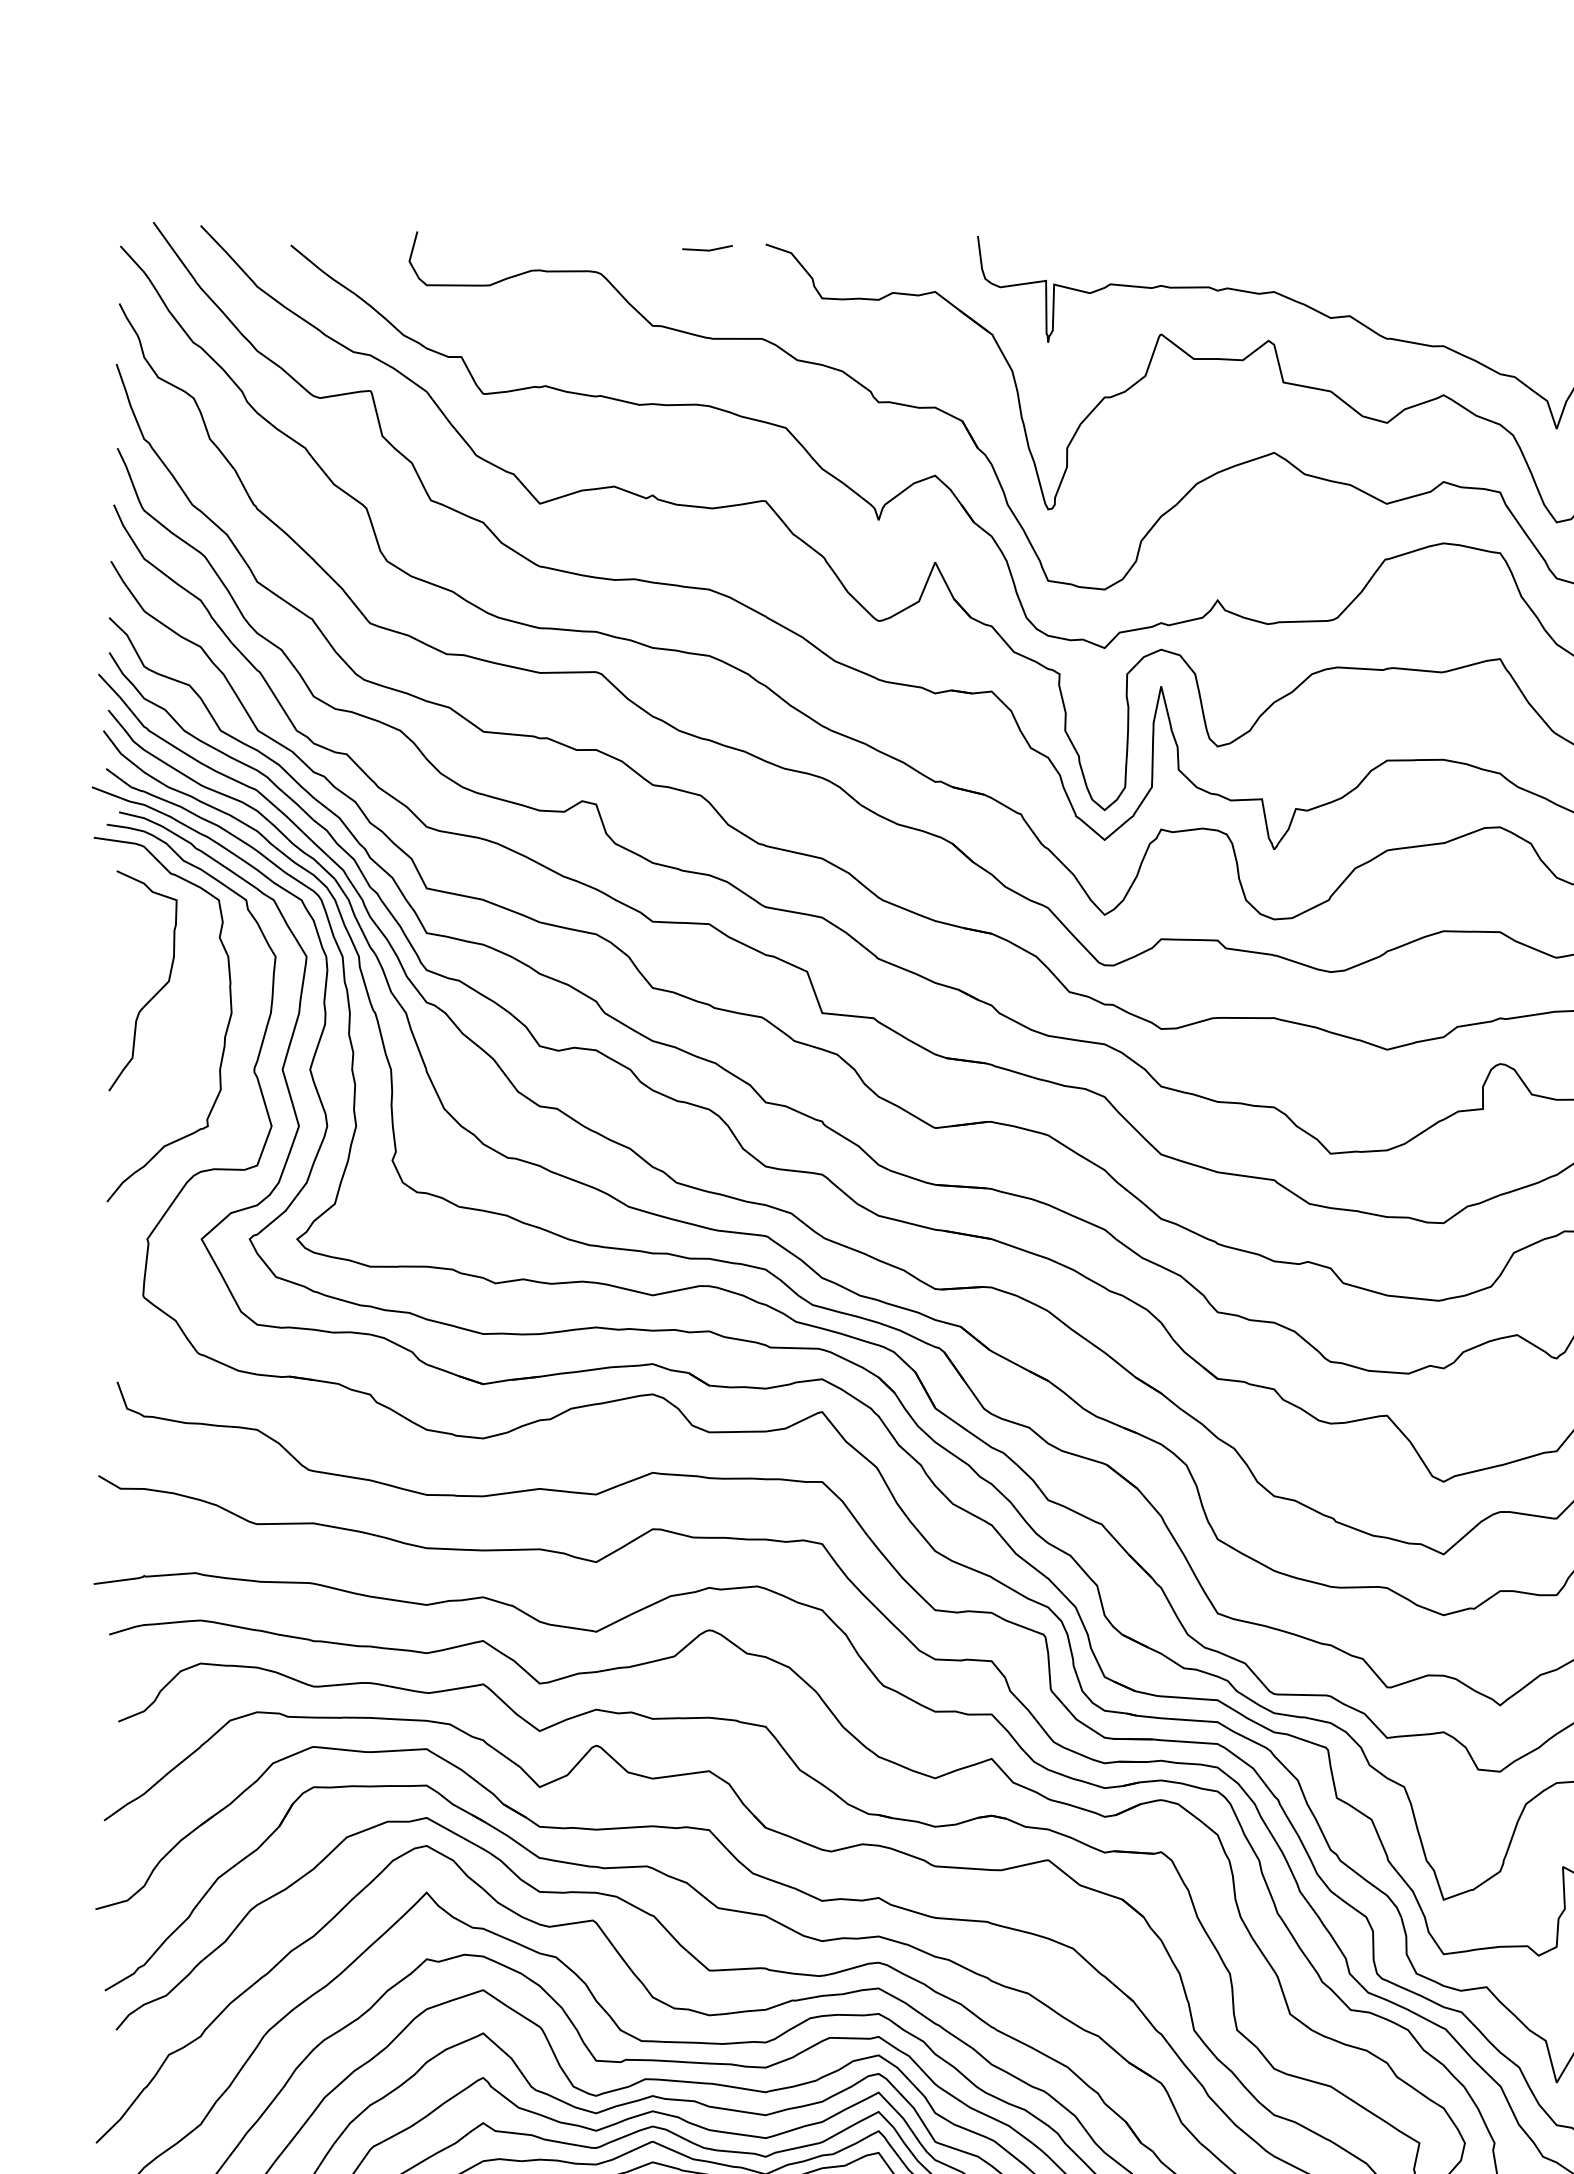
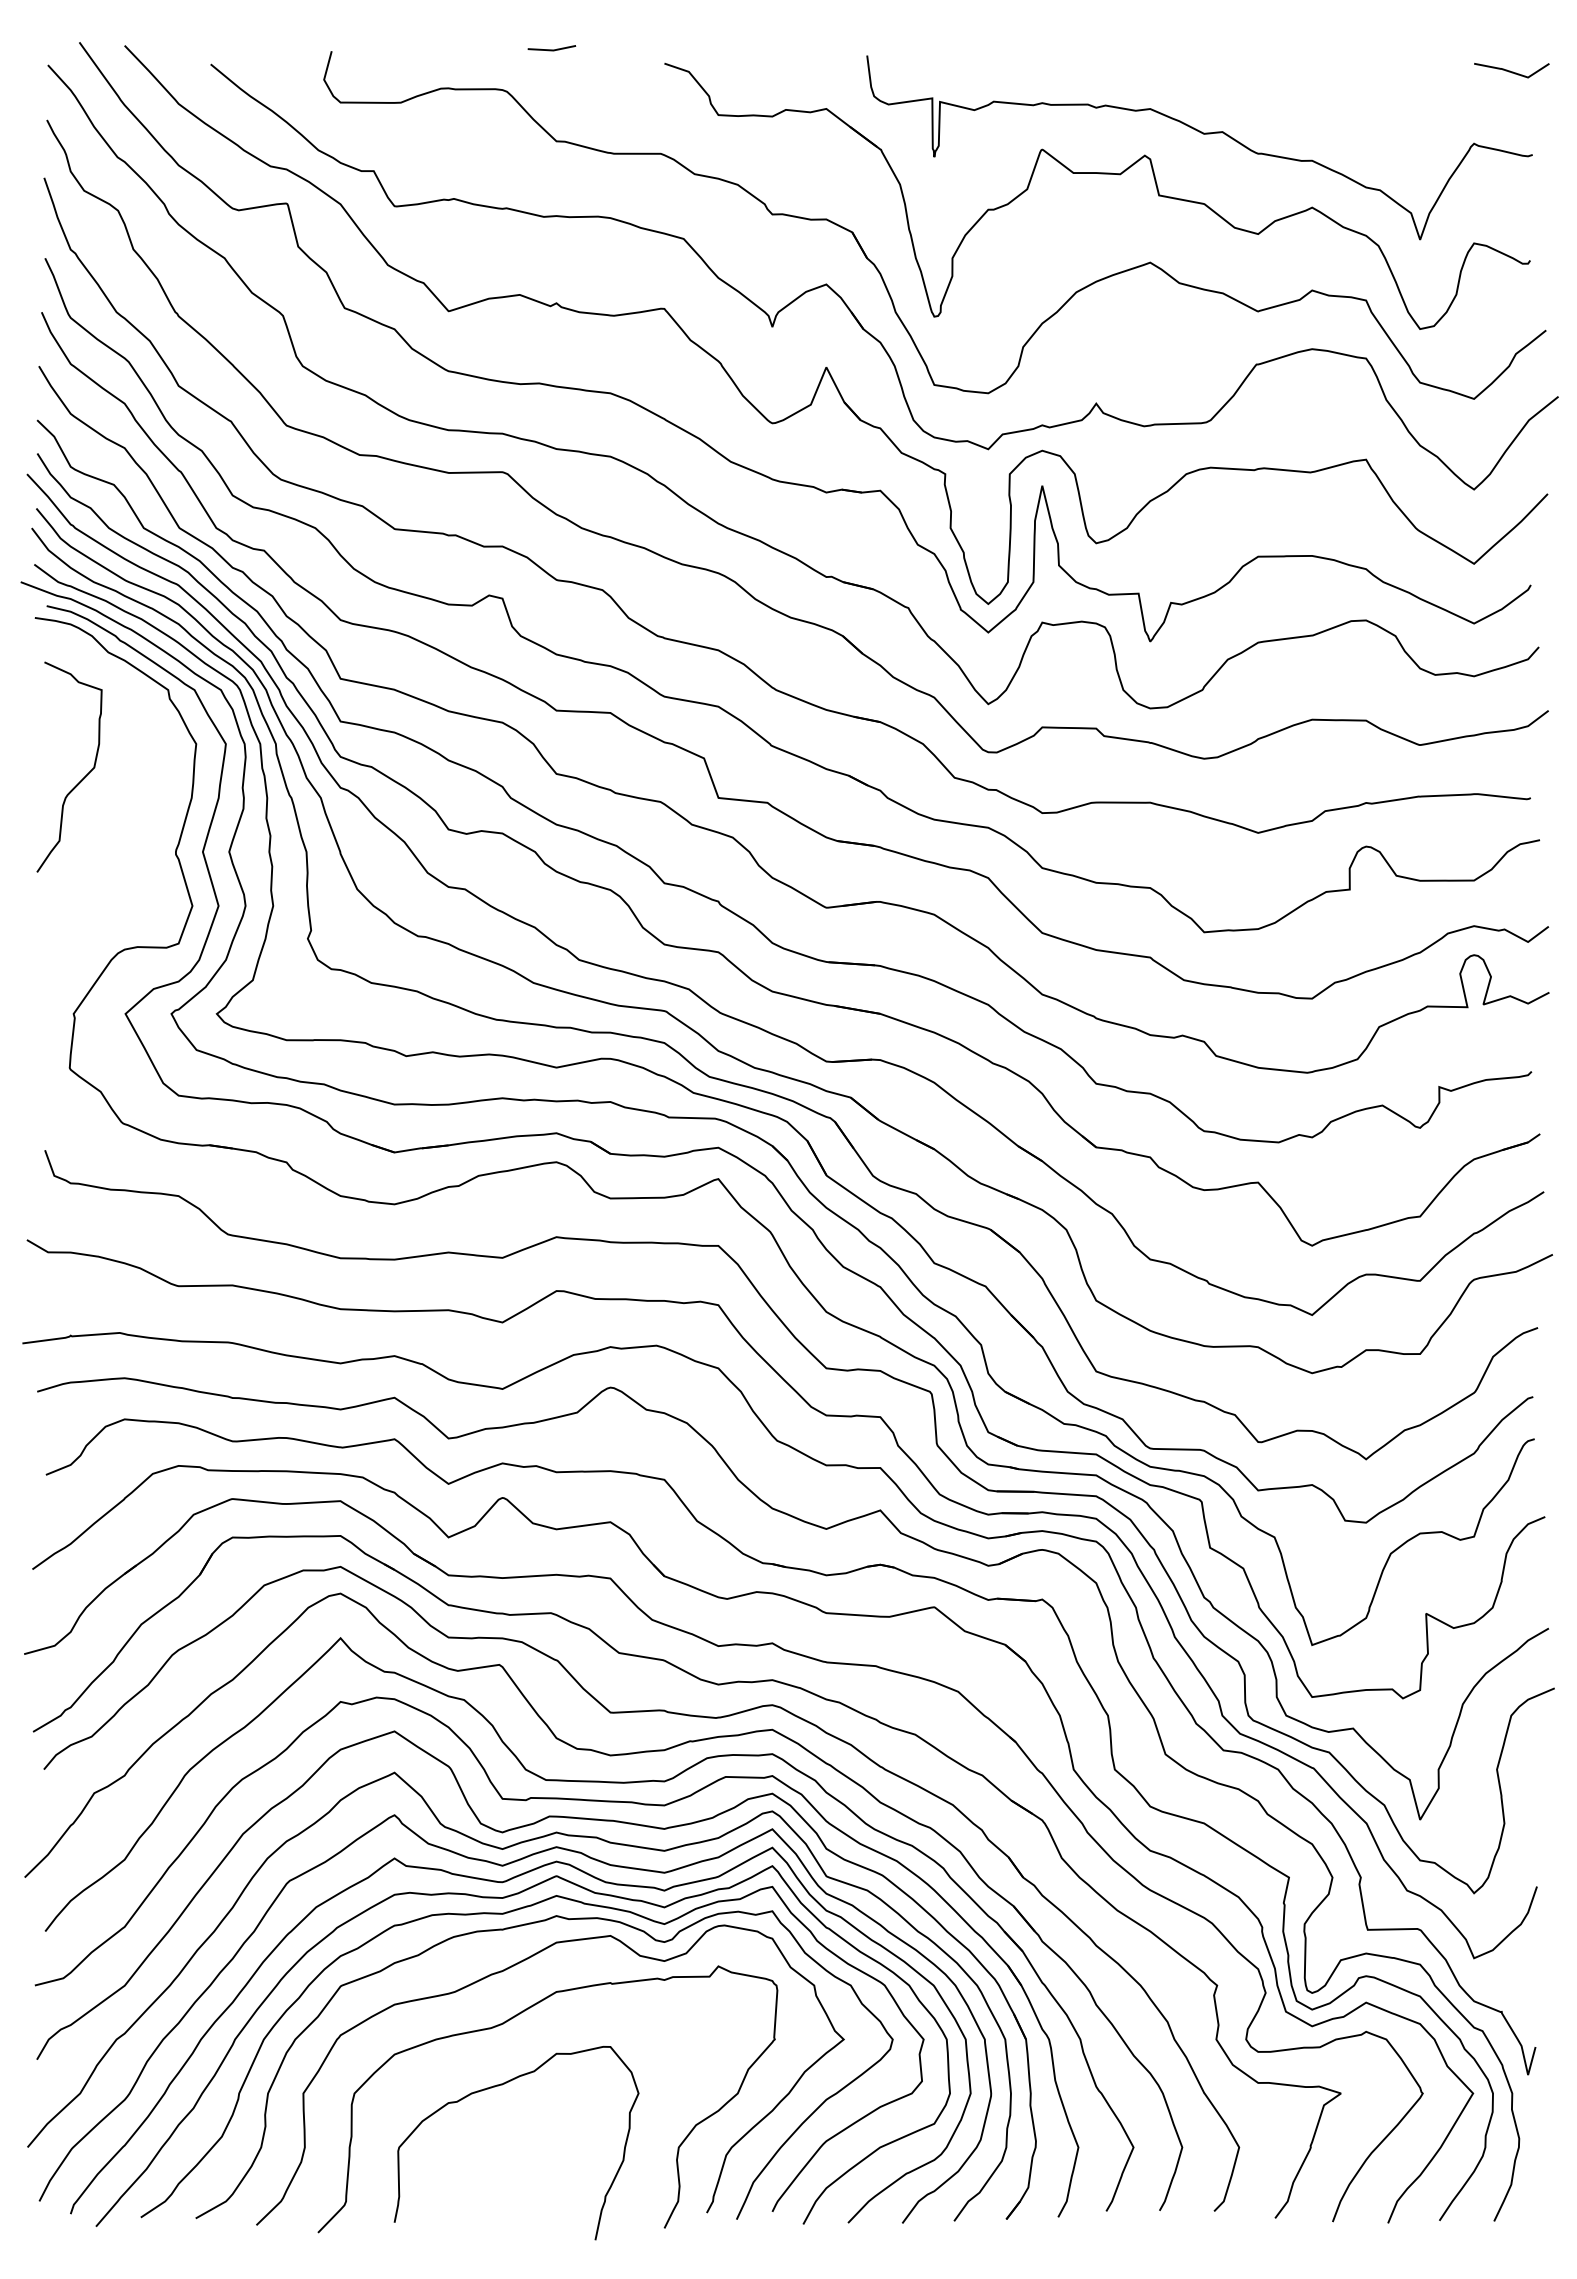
line: (707, 249) -> (551, 49), moved
curve: (224, 1034) -> (147, 818), removed

